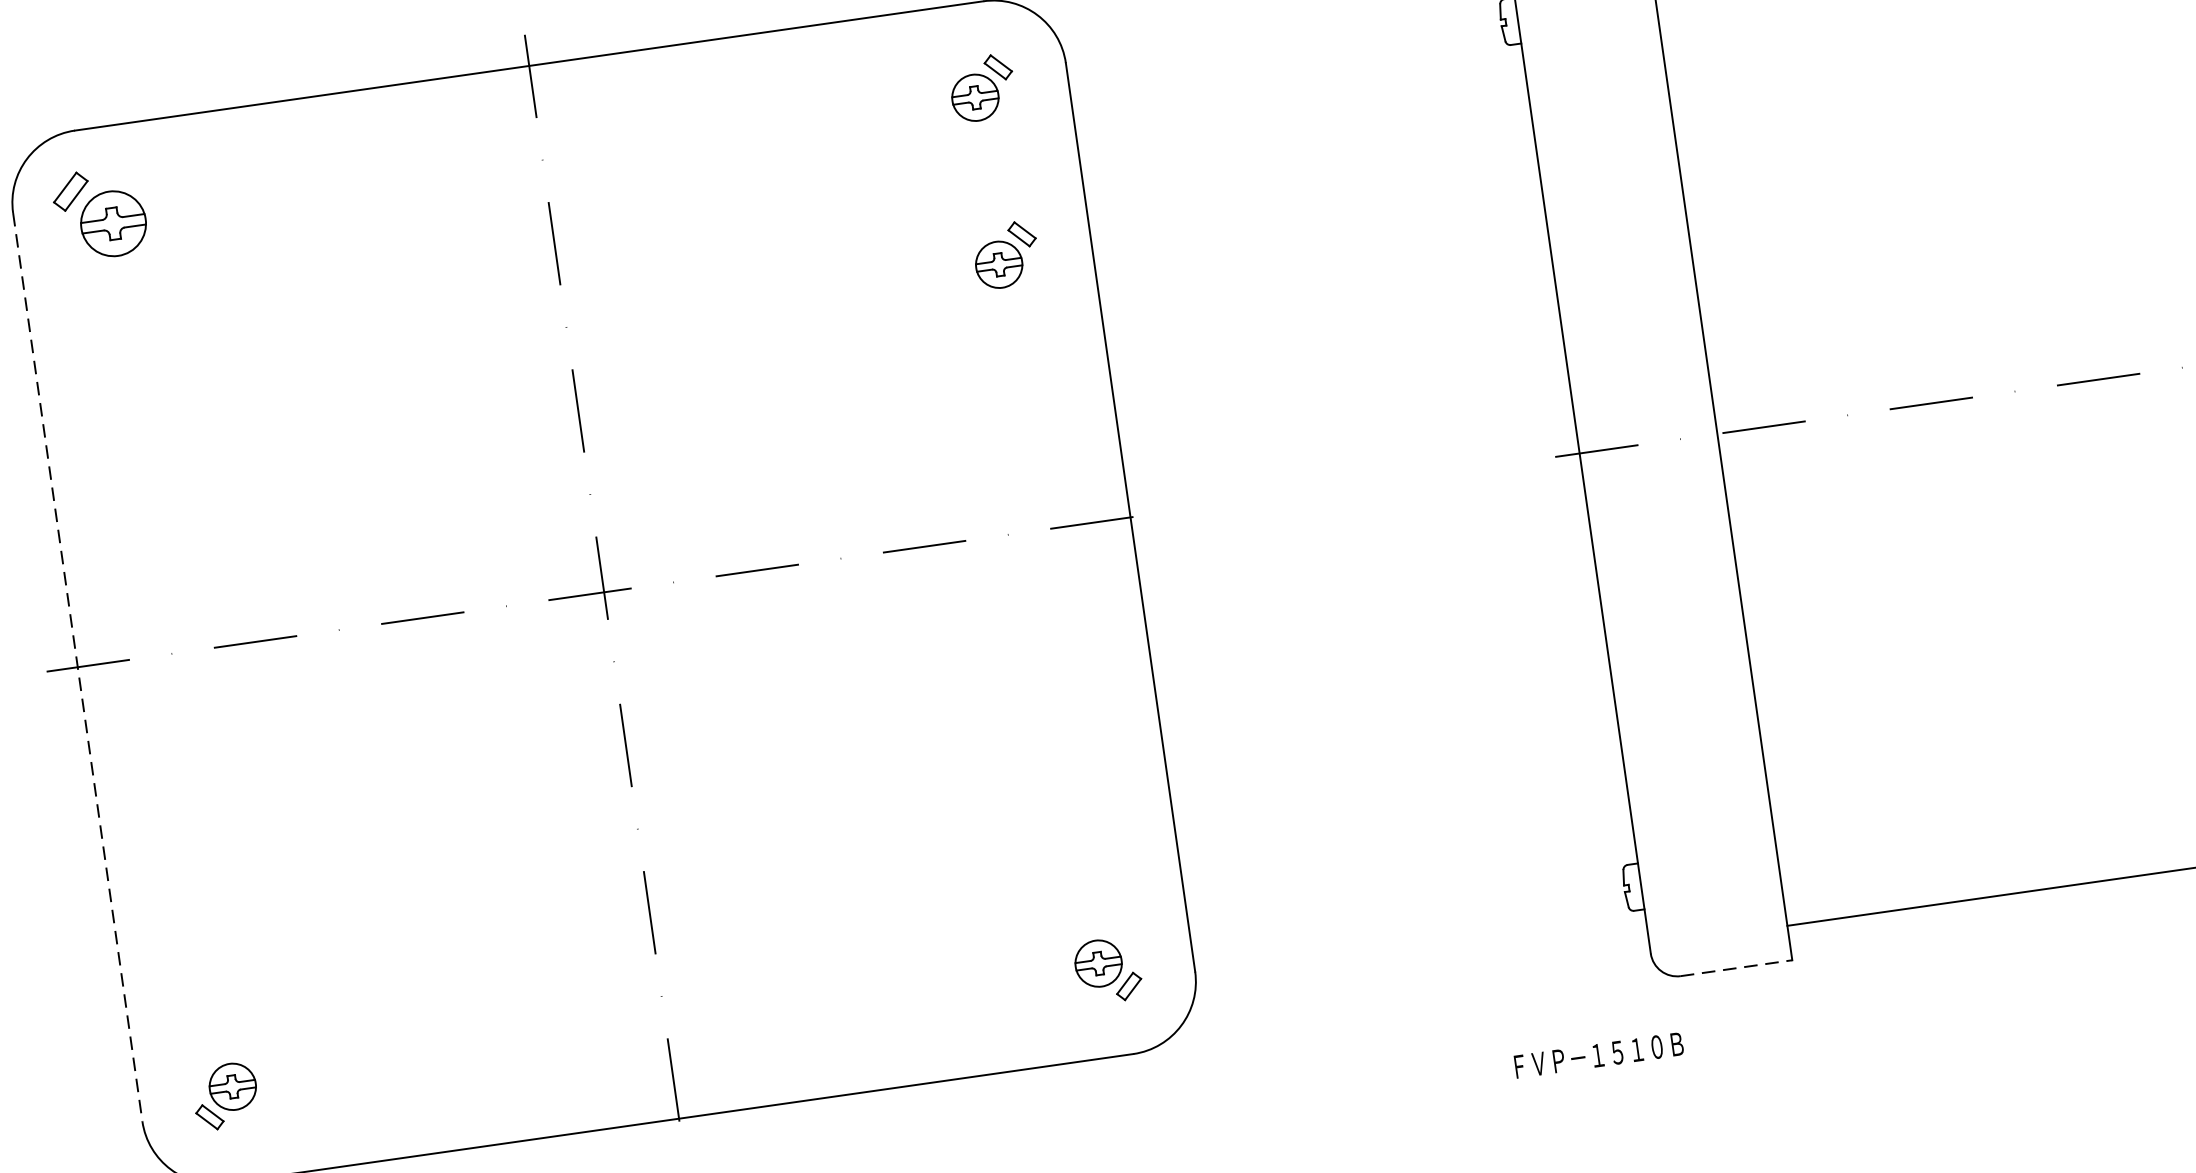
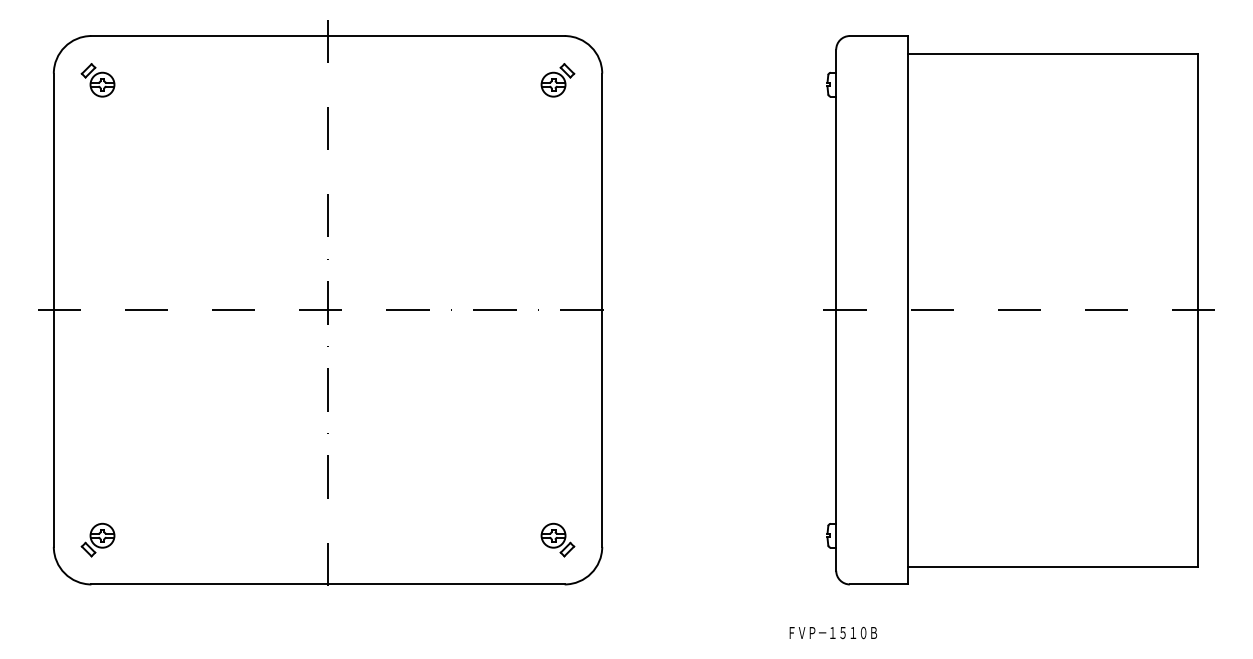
part: (98, 214) -> (97, 80), size x0.71
part: (1005, 255) -> (557, 167), removed
line: (77, 667) -> (53, 310), dashed -> solid
line: (1737, 968) -> (879, 584), dashed -> solid
text: (1599, 1054) -> (833, 632), moved

